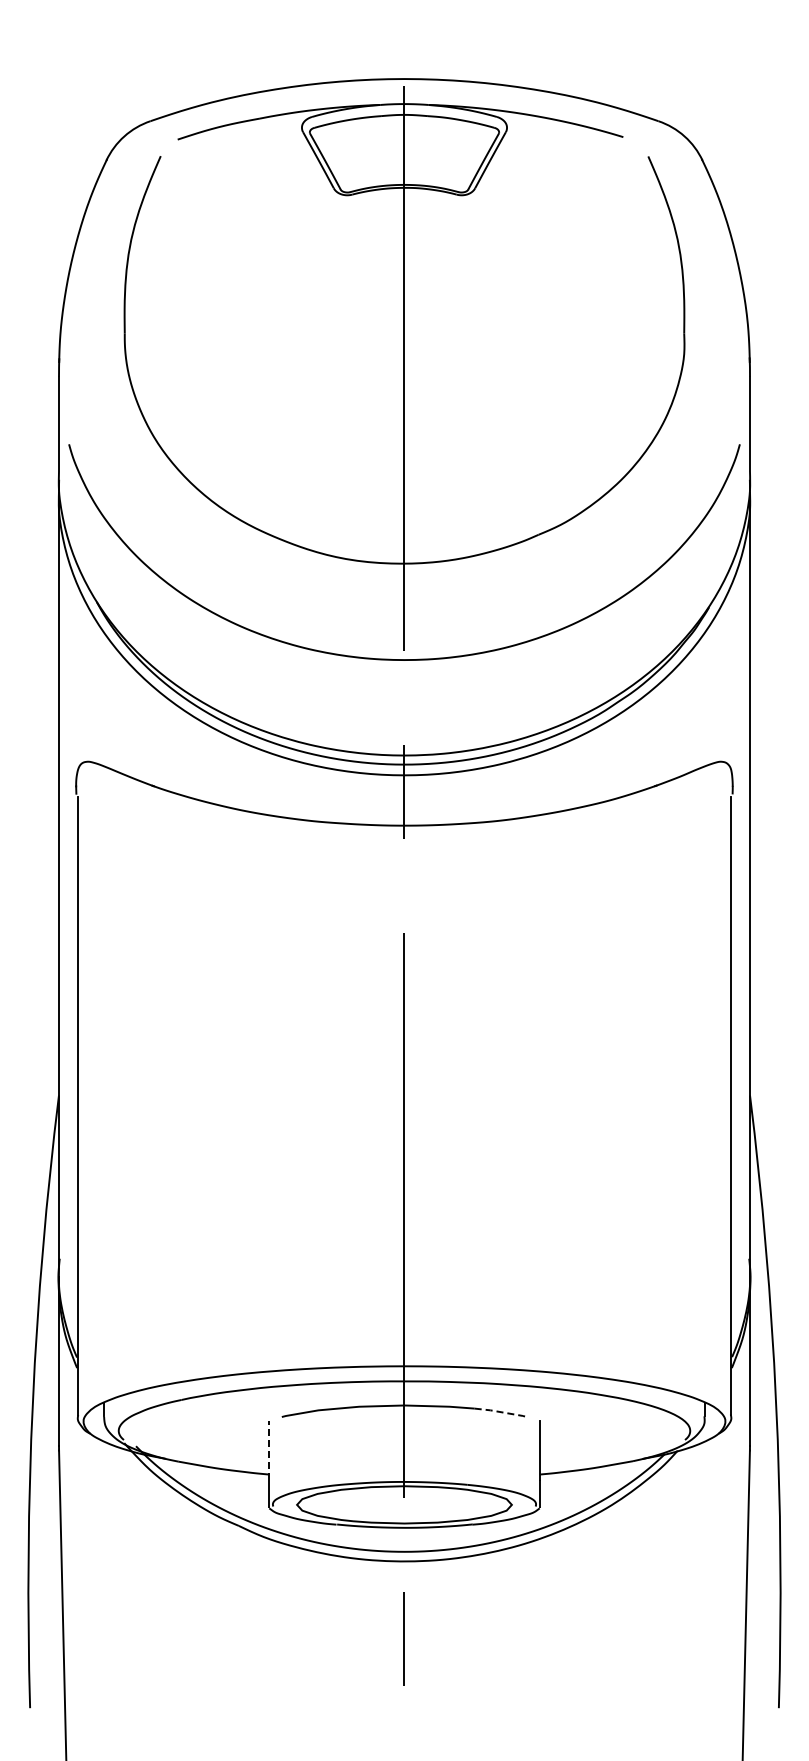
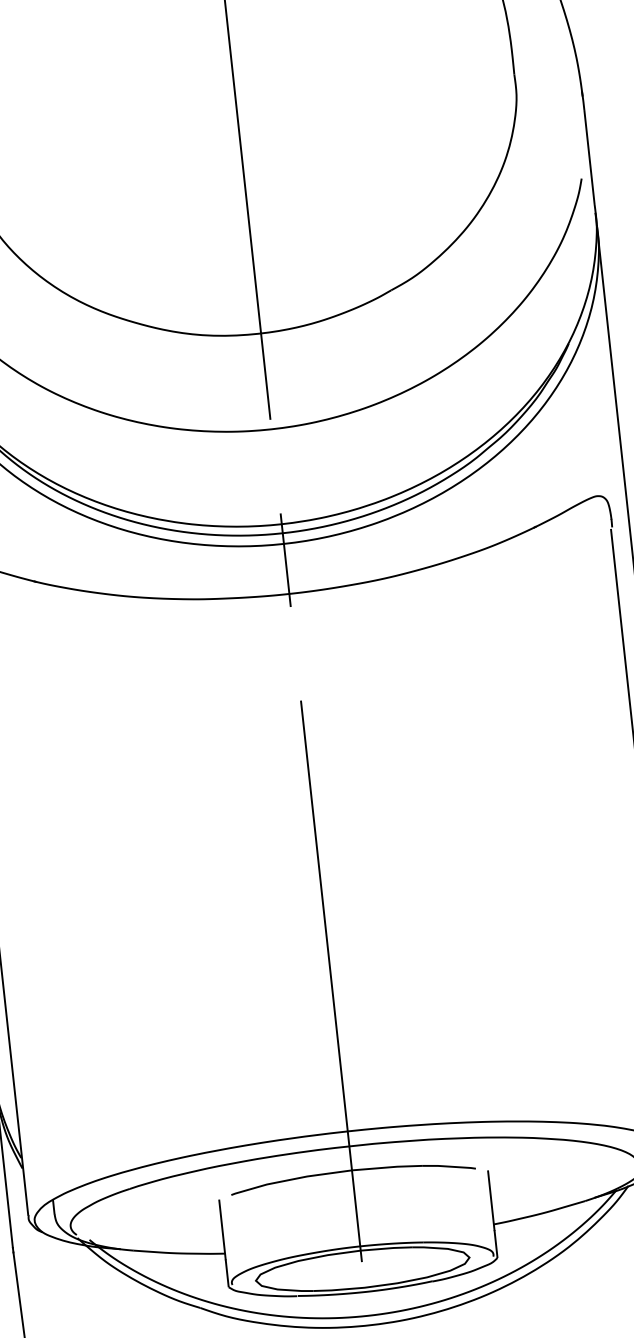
line: (502, 1412) -> (450, 1166), dashed -> solid
line: (269, 1450) -> (222, 1229), dashed -> solid

